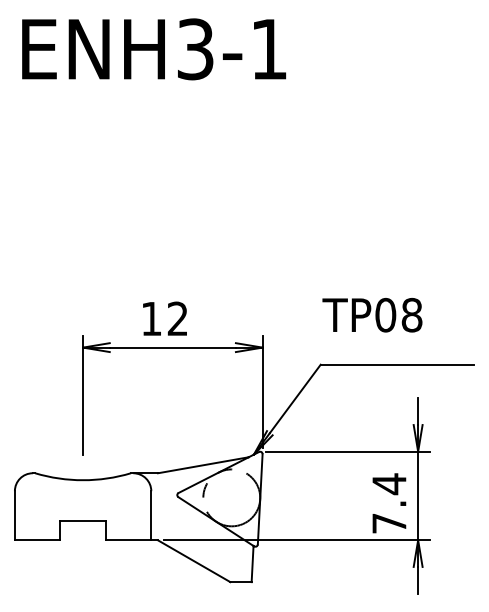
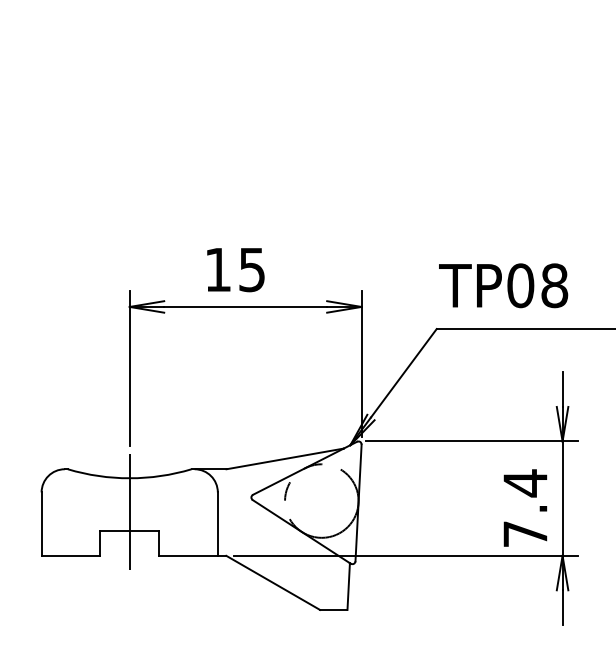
text: (372, 315) -> (503, 286), moved
text: (177, 318) -> (251, 269), 12 -> 15
line: (83, 506) -> (130, 512), added

